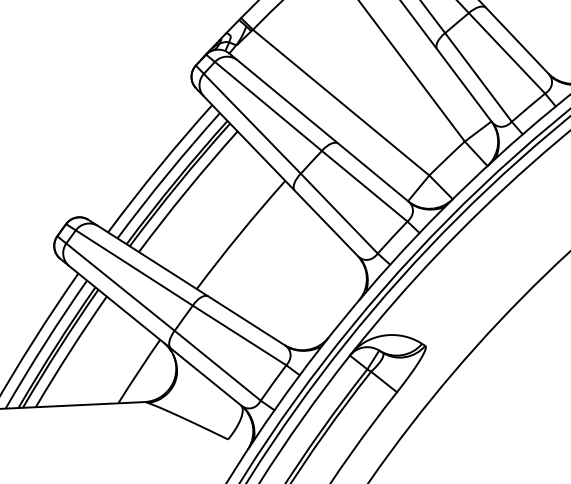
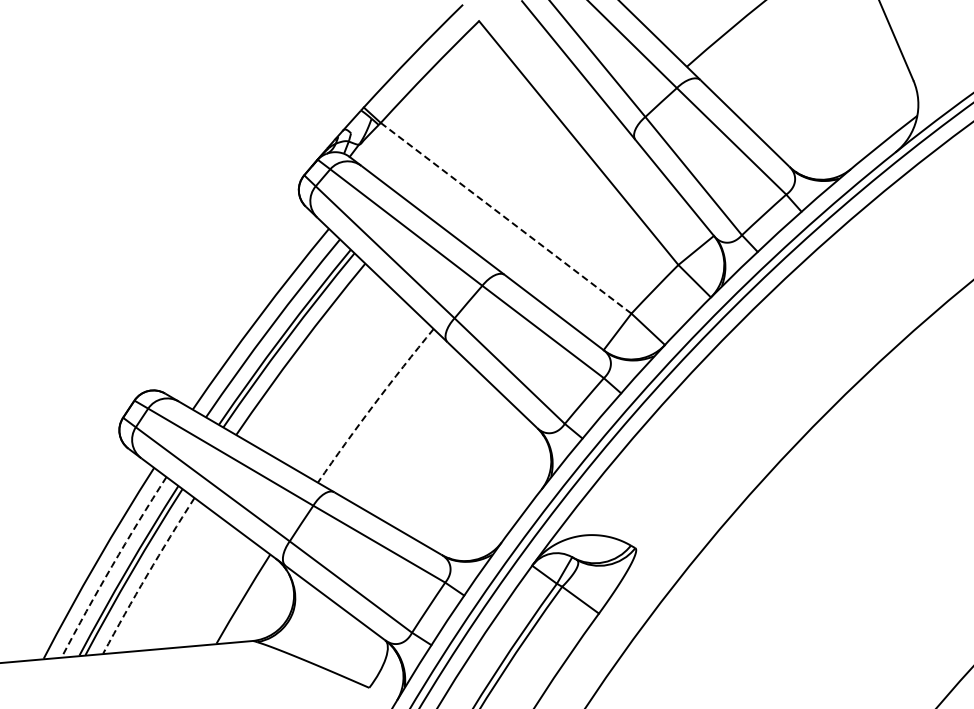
line: (340, 102) -> (505, 217), solid -> dashed
arc: (240, 233) -> (374, 404), solid -> dashed
arc: (45, 343) -> (112, 565), solid -> dashed
arc: (70, 350) -> (147, 574), solid -> dashed

